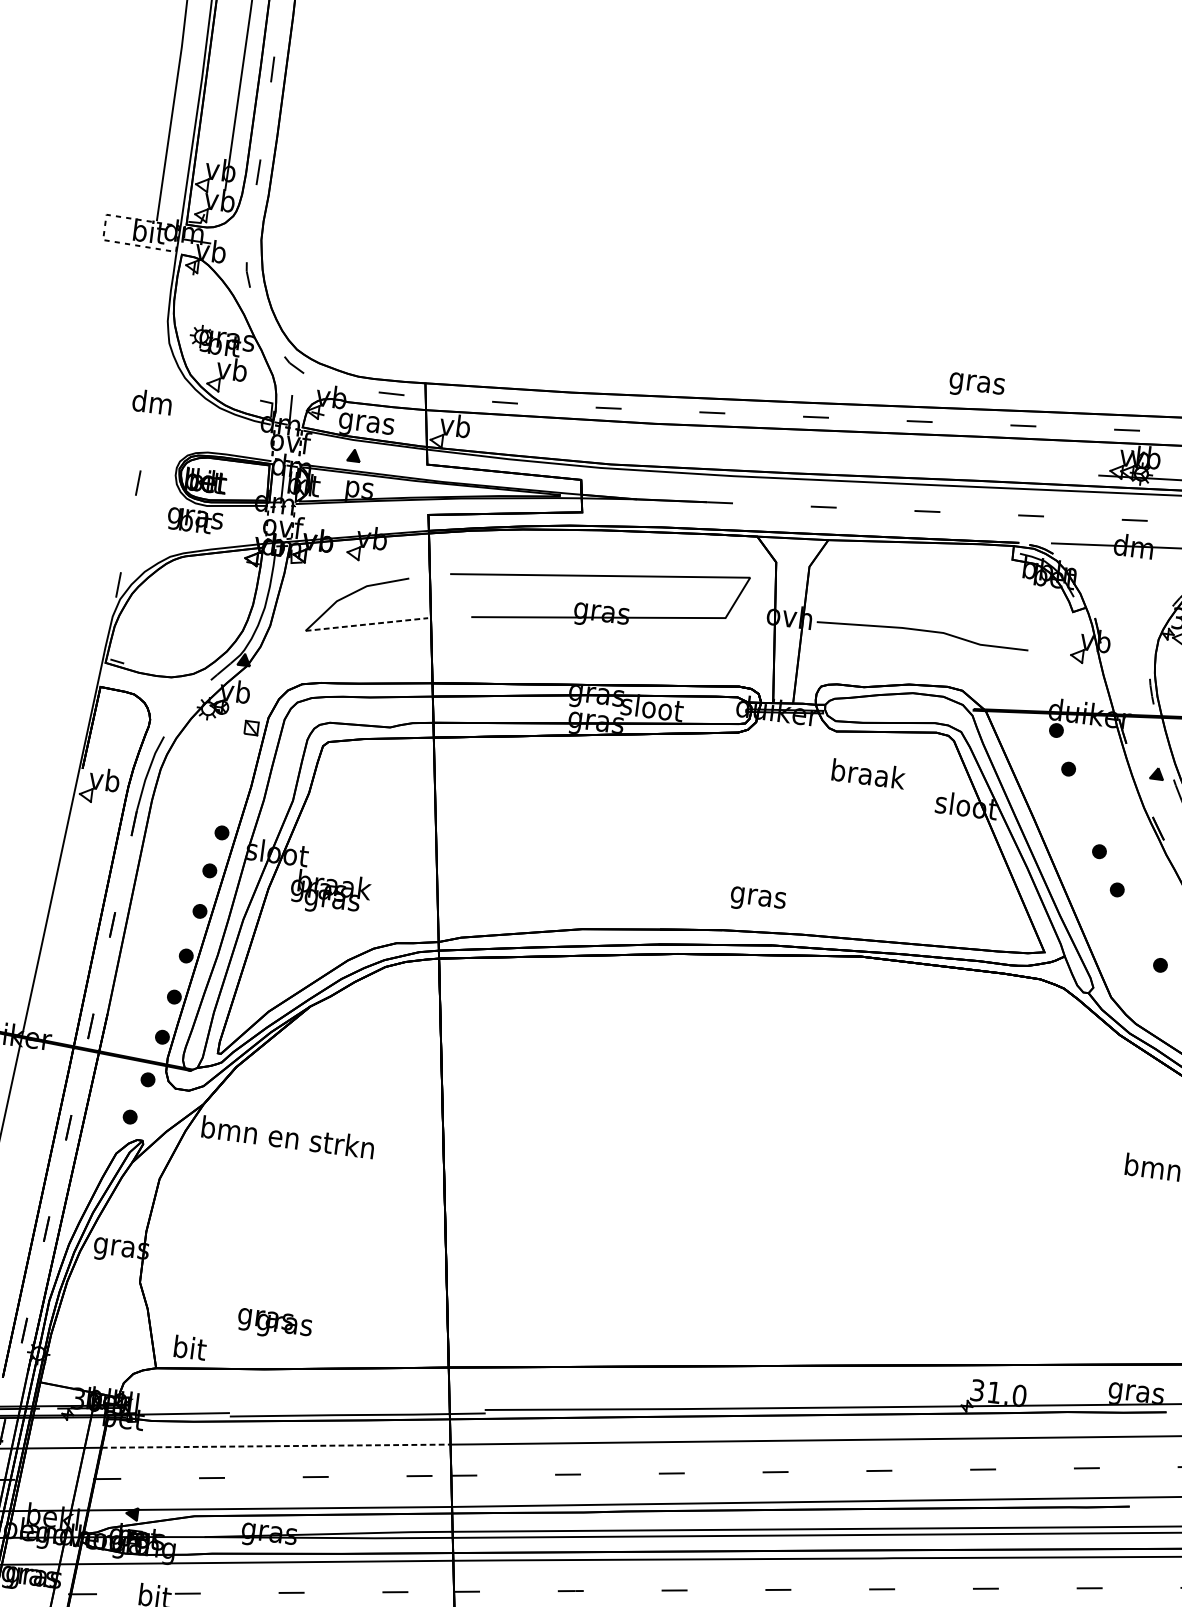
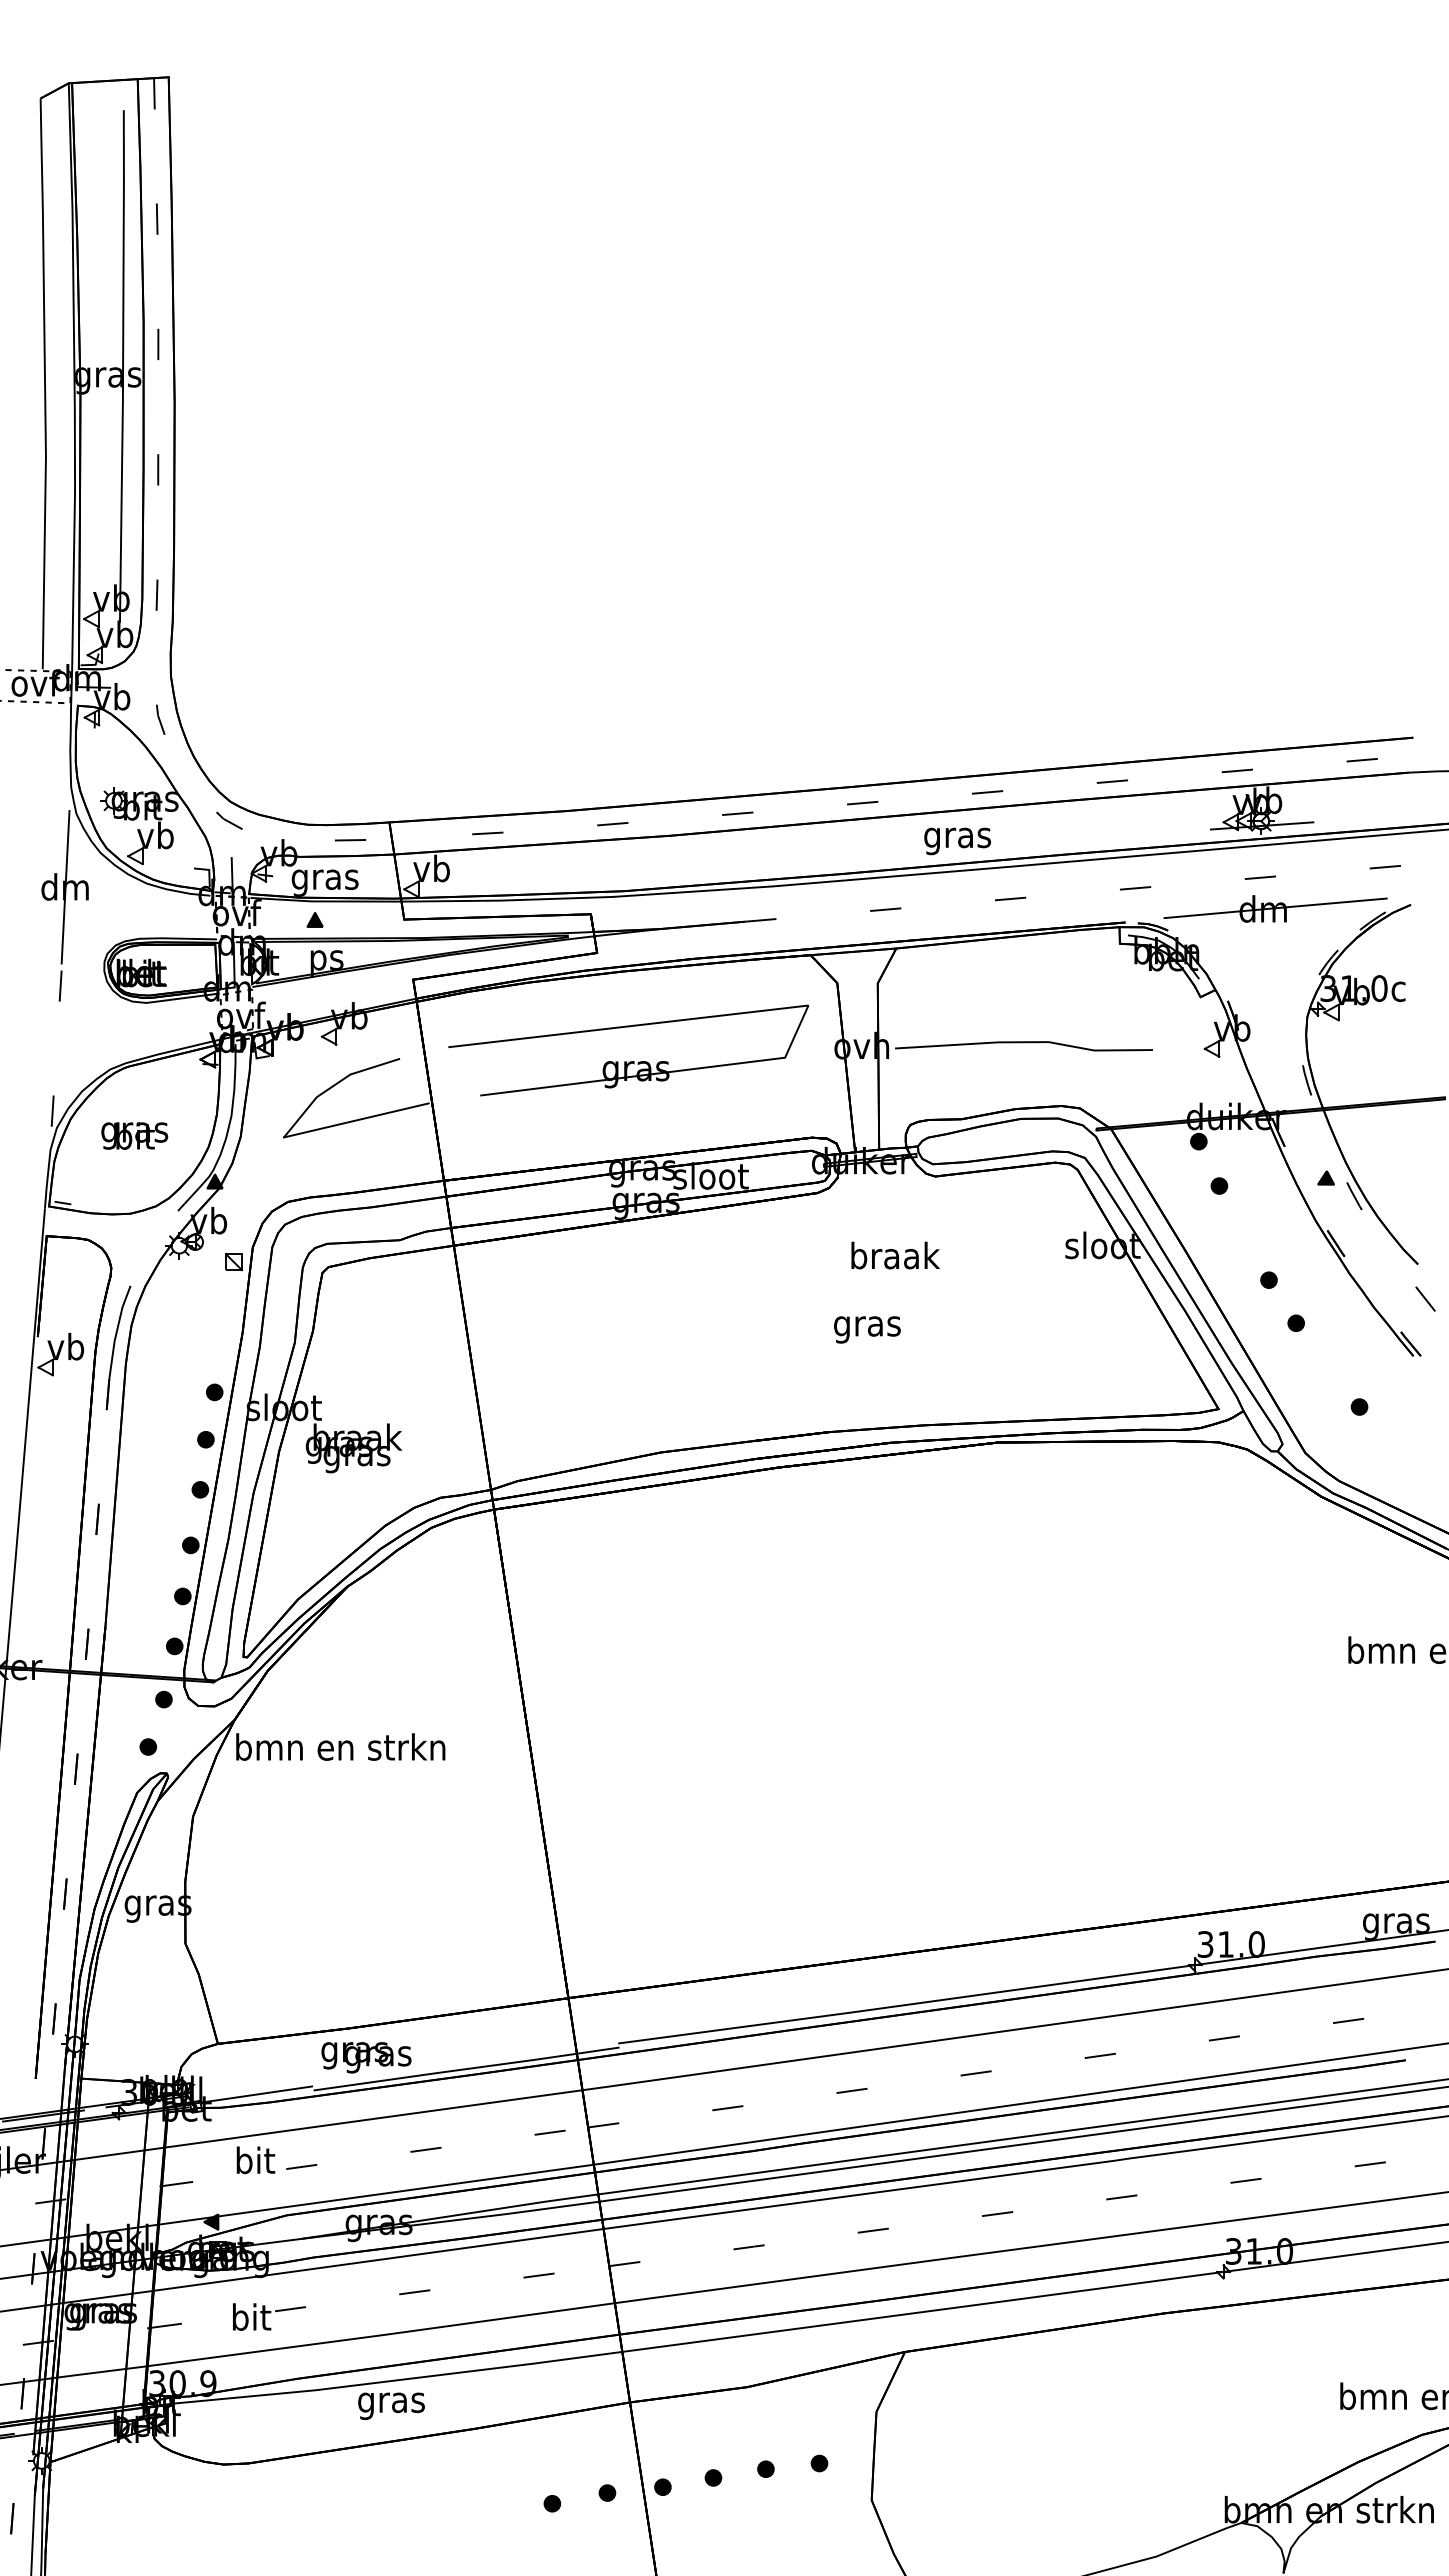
text: (149, 231) -> (35, 682), bit -> ovf
text: (976, 386) -> (957, 841), moved
line: (152, 402) -> (65, 887), added
text: (195, 520) -> (134, 1135), moved
line: (367, 624) -> (356, 1120), dashed -> solid
text: (868, 773) -> (895, 1255), moved
text: (758, 900) -> (867, 1329), moved
text: (274, 1324) -> (366, 2057), moved
text: (190, 1348) -> (255, 2160), moved
line: (276, 1445) -> (373, 2118), dashed -> solid

